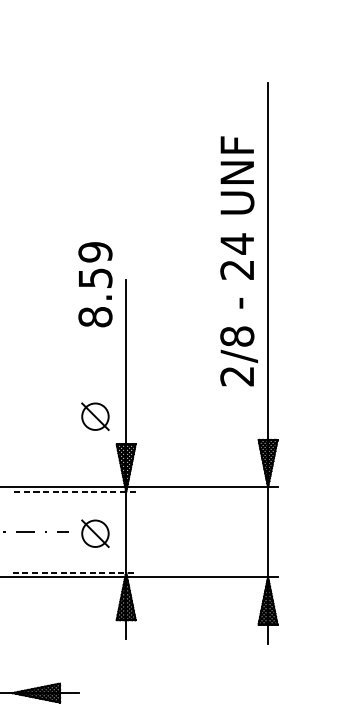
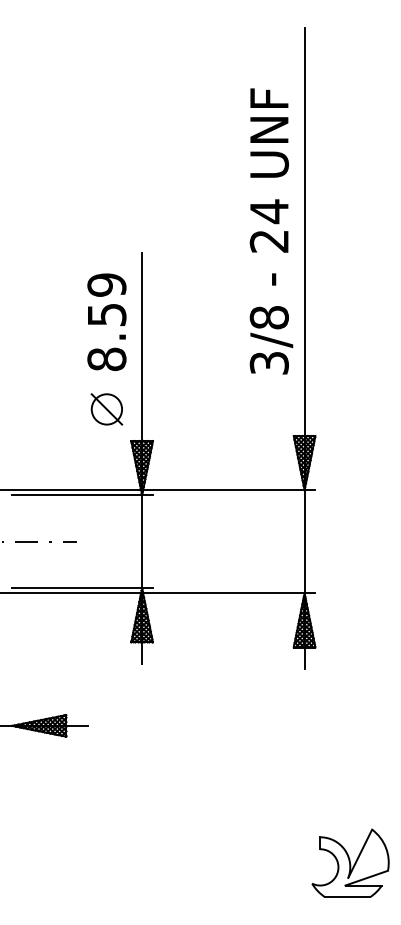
text: (95, 284) -> (106, 321), moved
text: (237, 376) -> (269, 363), 2/8 -> 3/8
line: (74, 491) -> (82, 495), dashed -> solid
part: (95, 533) -> (106, 543), removed
line: (74, 573) -> (83, 588), dashed -> solid

